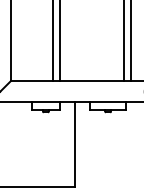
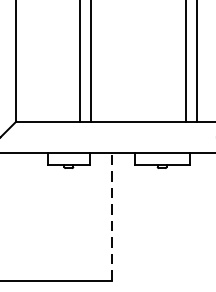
line: (74, 144) -> (111, 216), solid -> dashed

